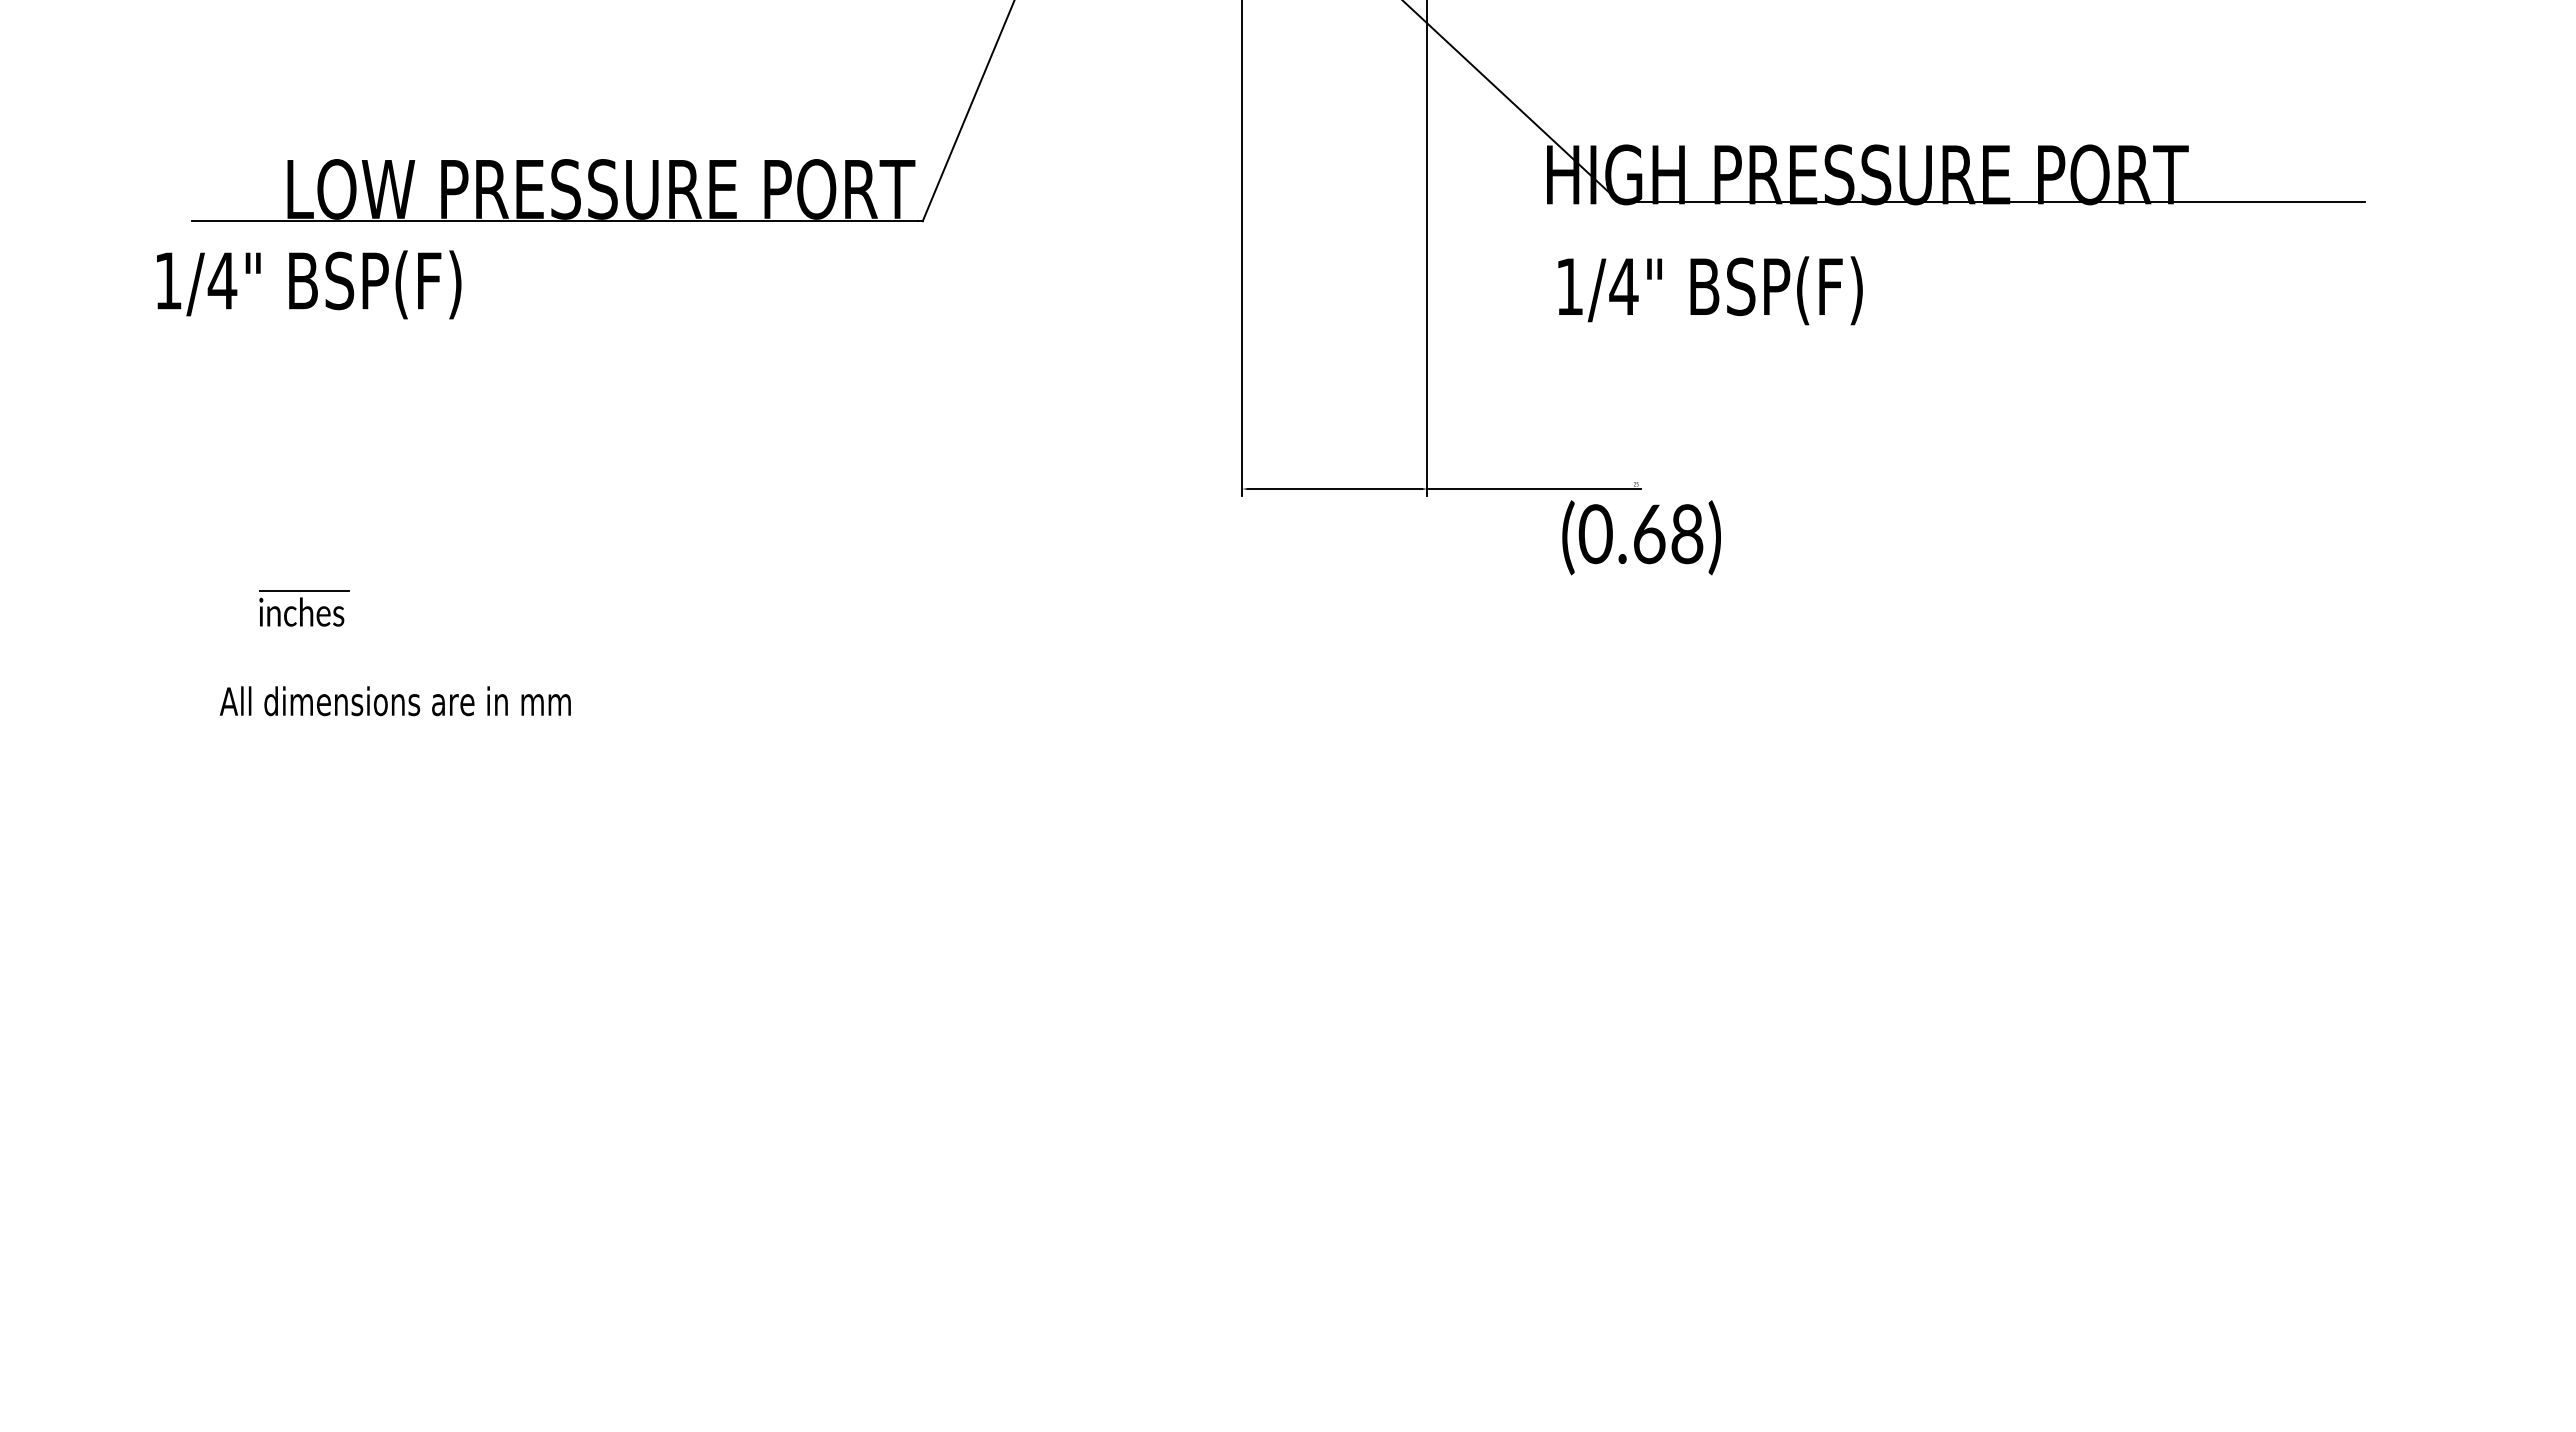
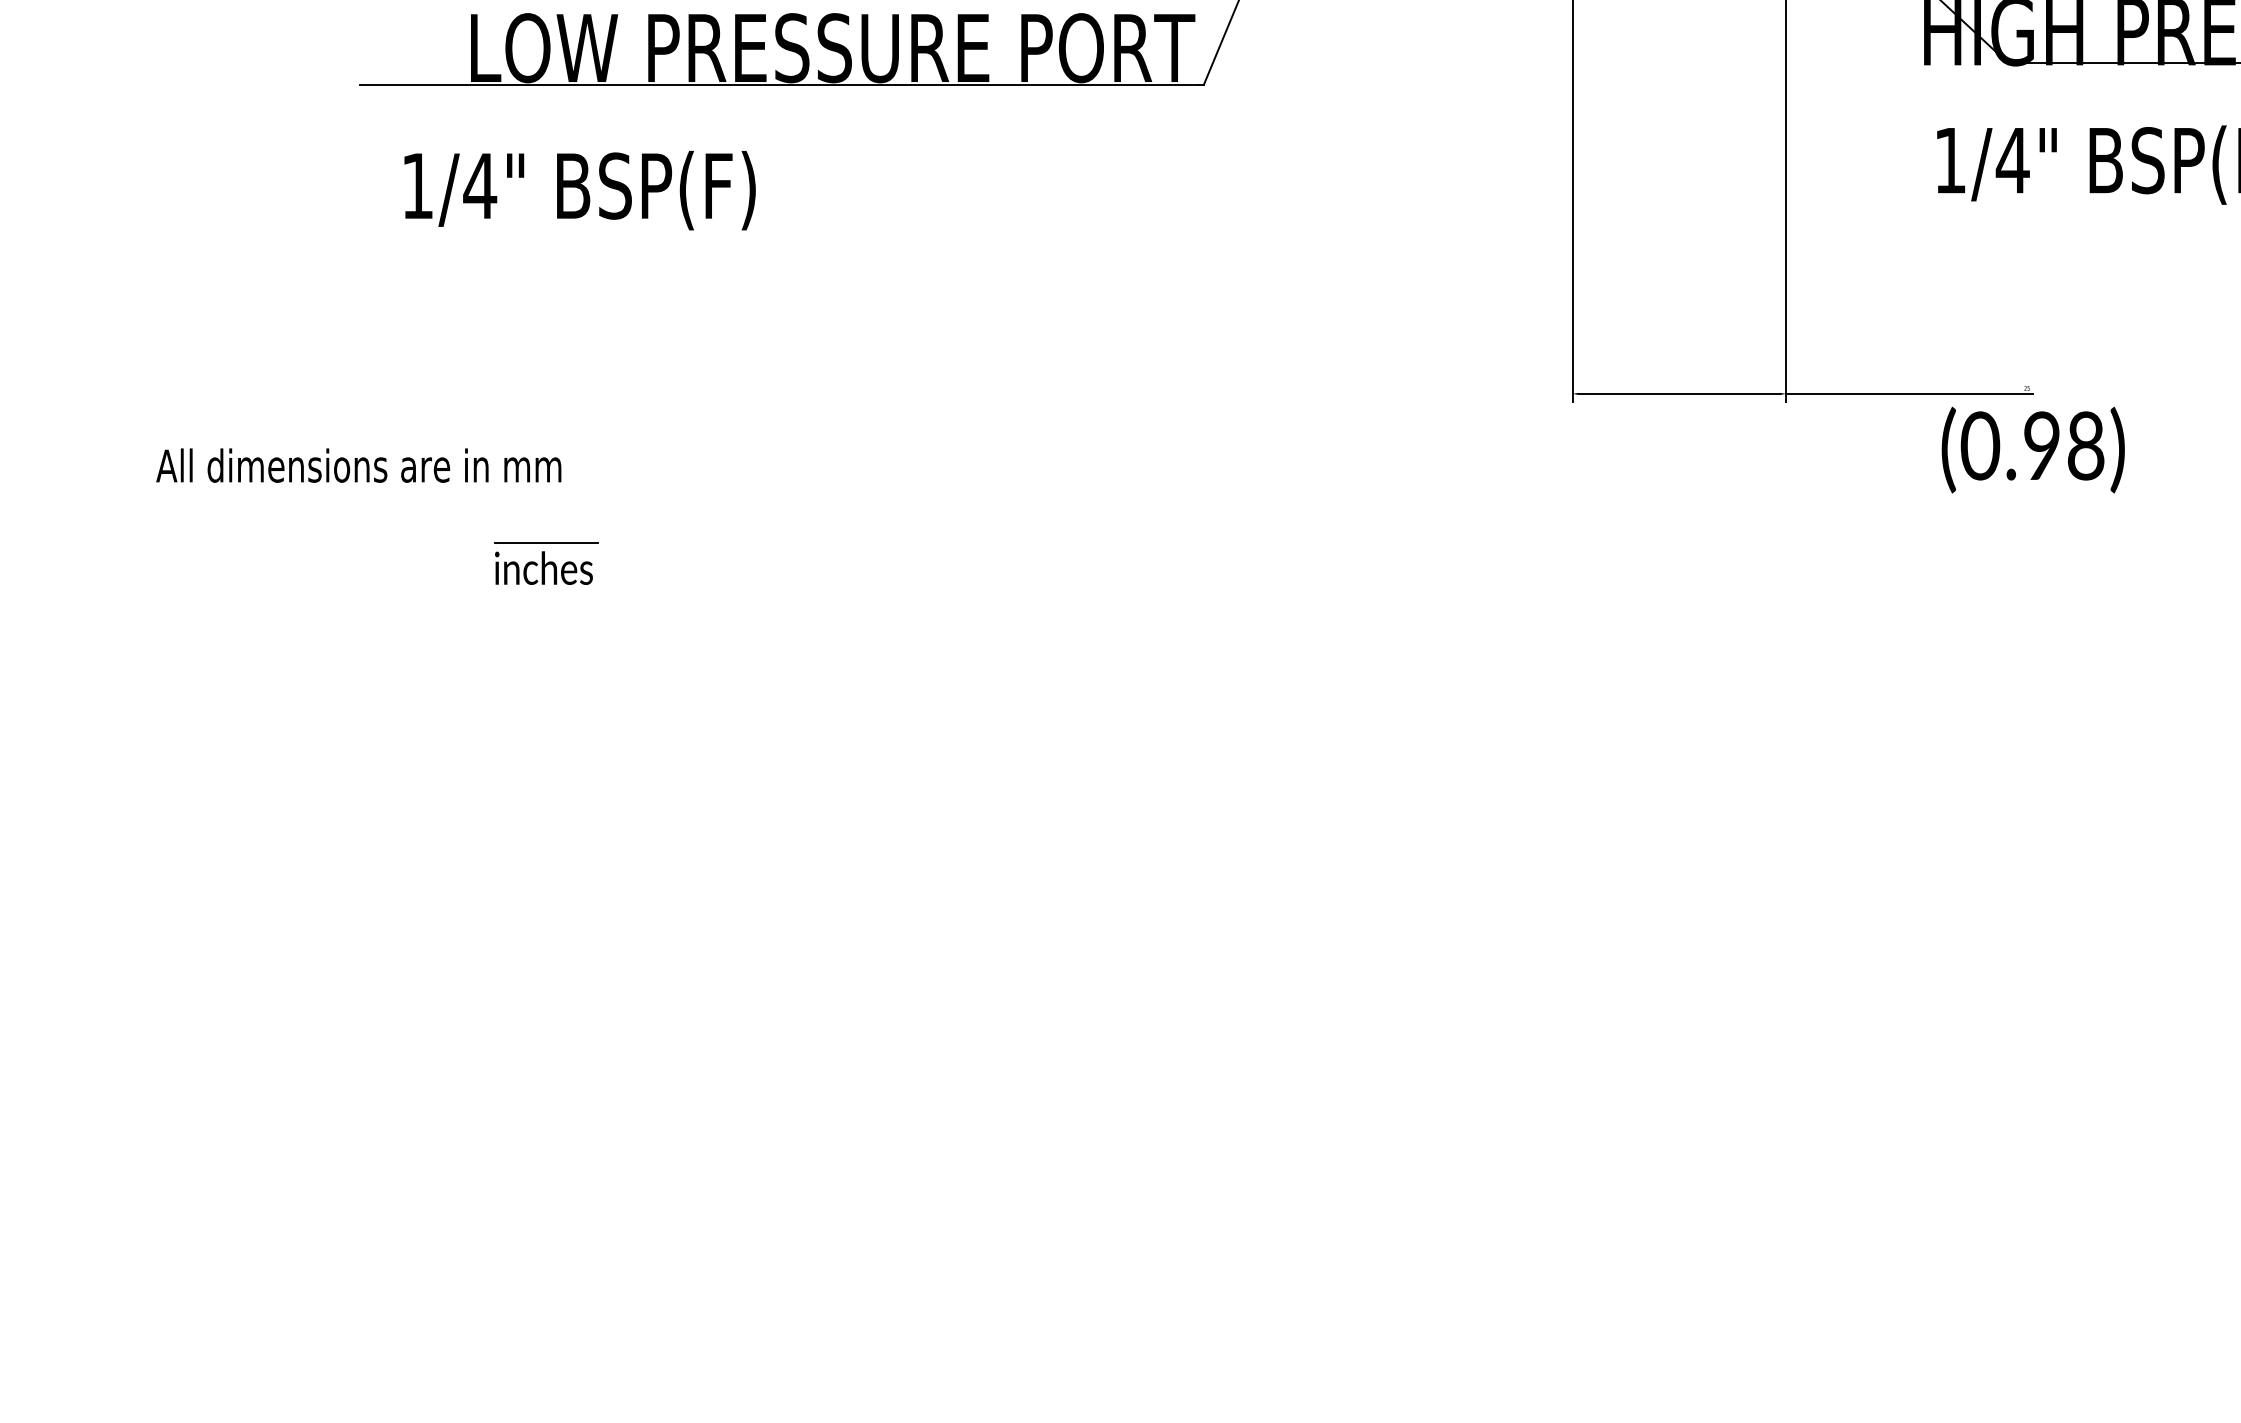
text: (309, 284) -> (580, 190), moved
text: (1649, 534) -> (2042, 446), (0.68) -> (0.98)
part: (304, 608) -> (547, 564), moved
text: (394, 701) -> (357, 465), moved

